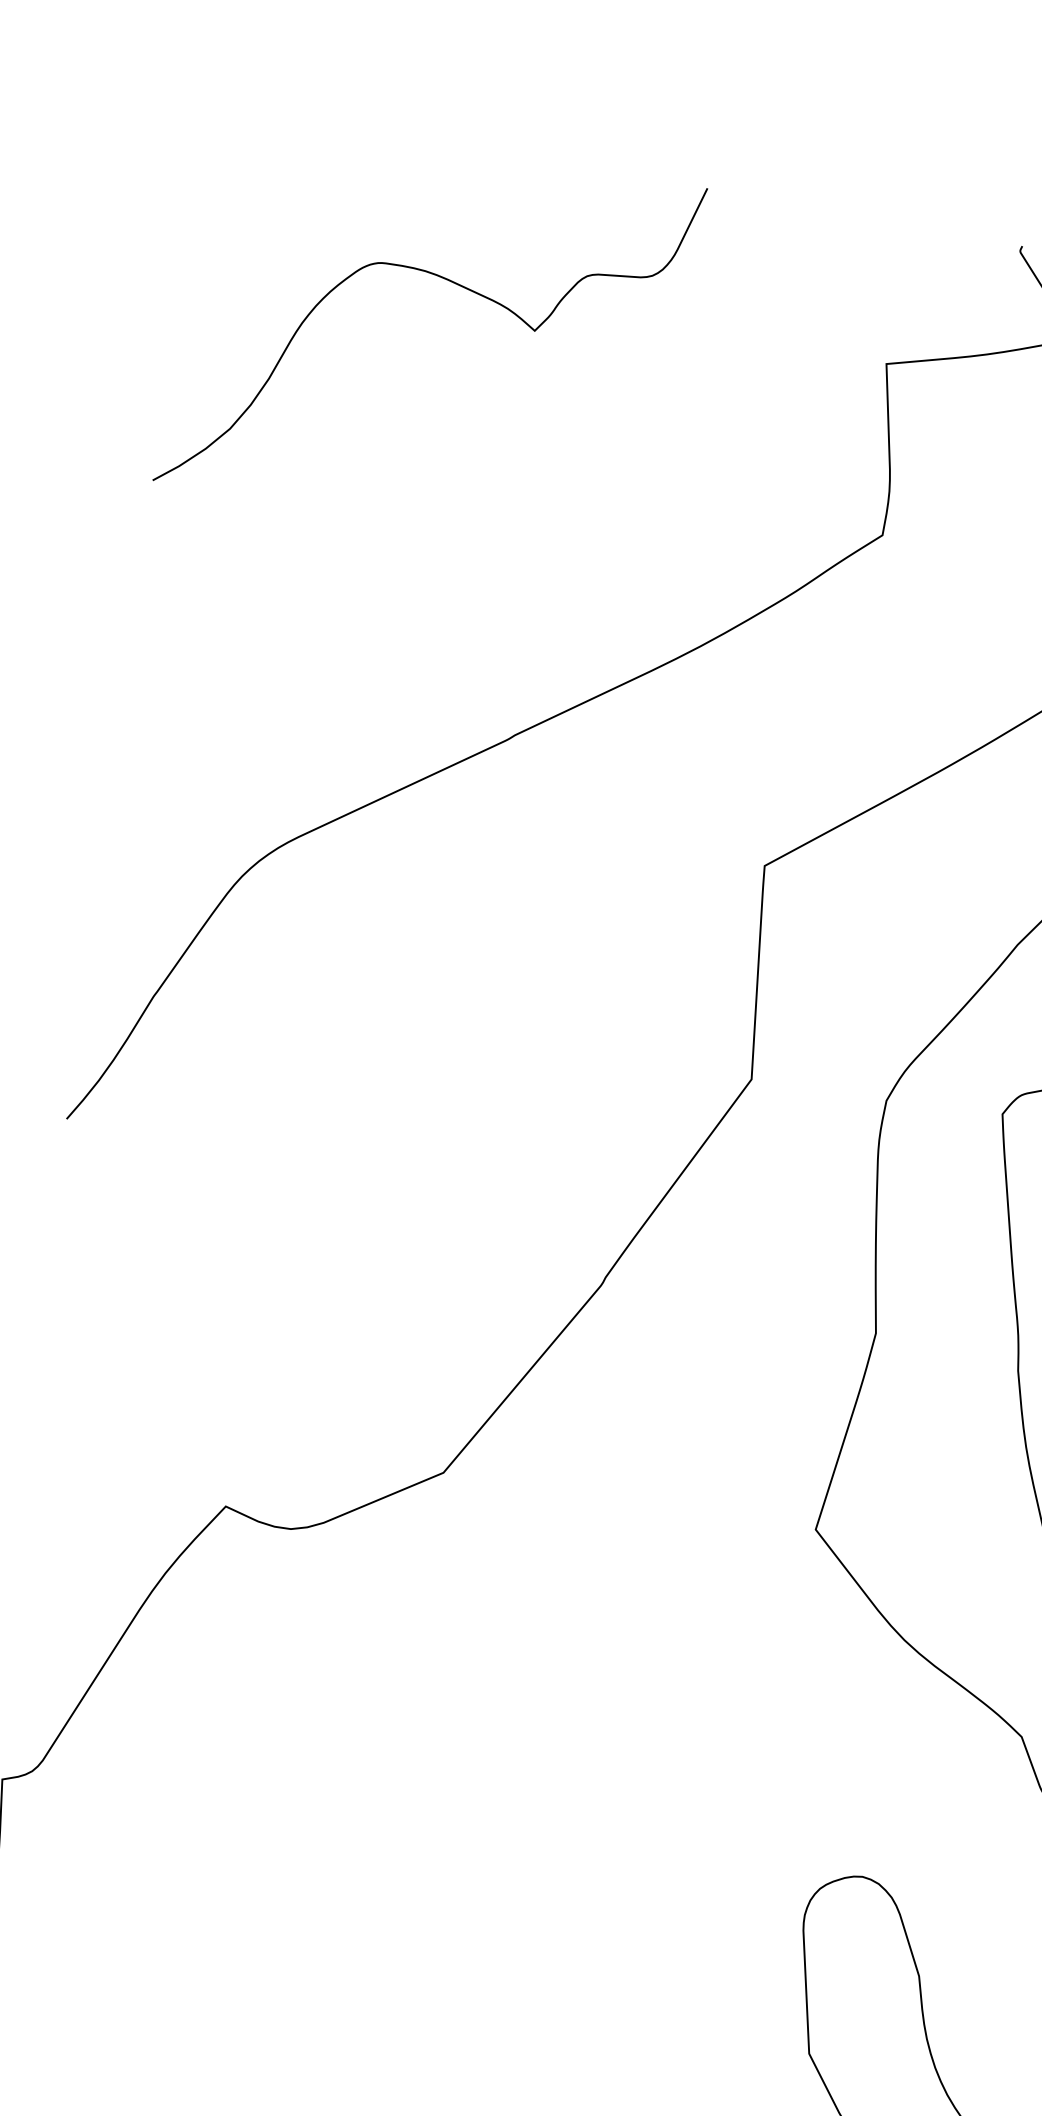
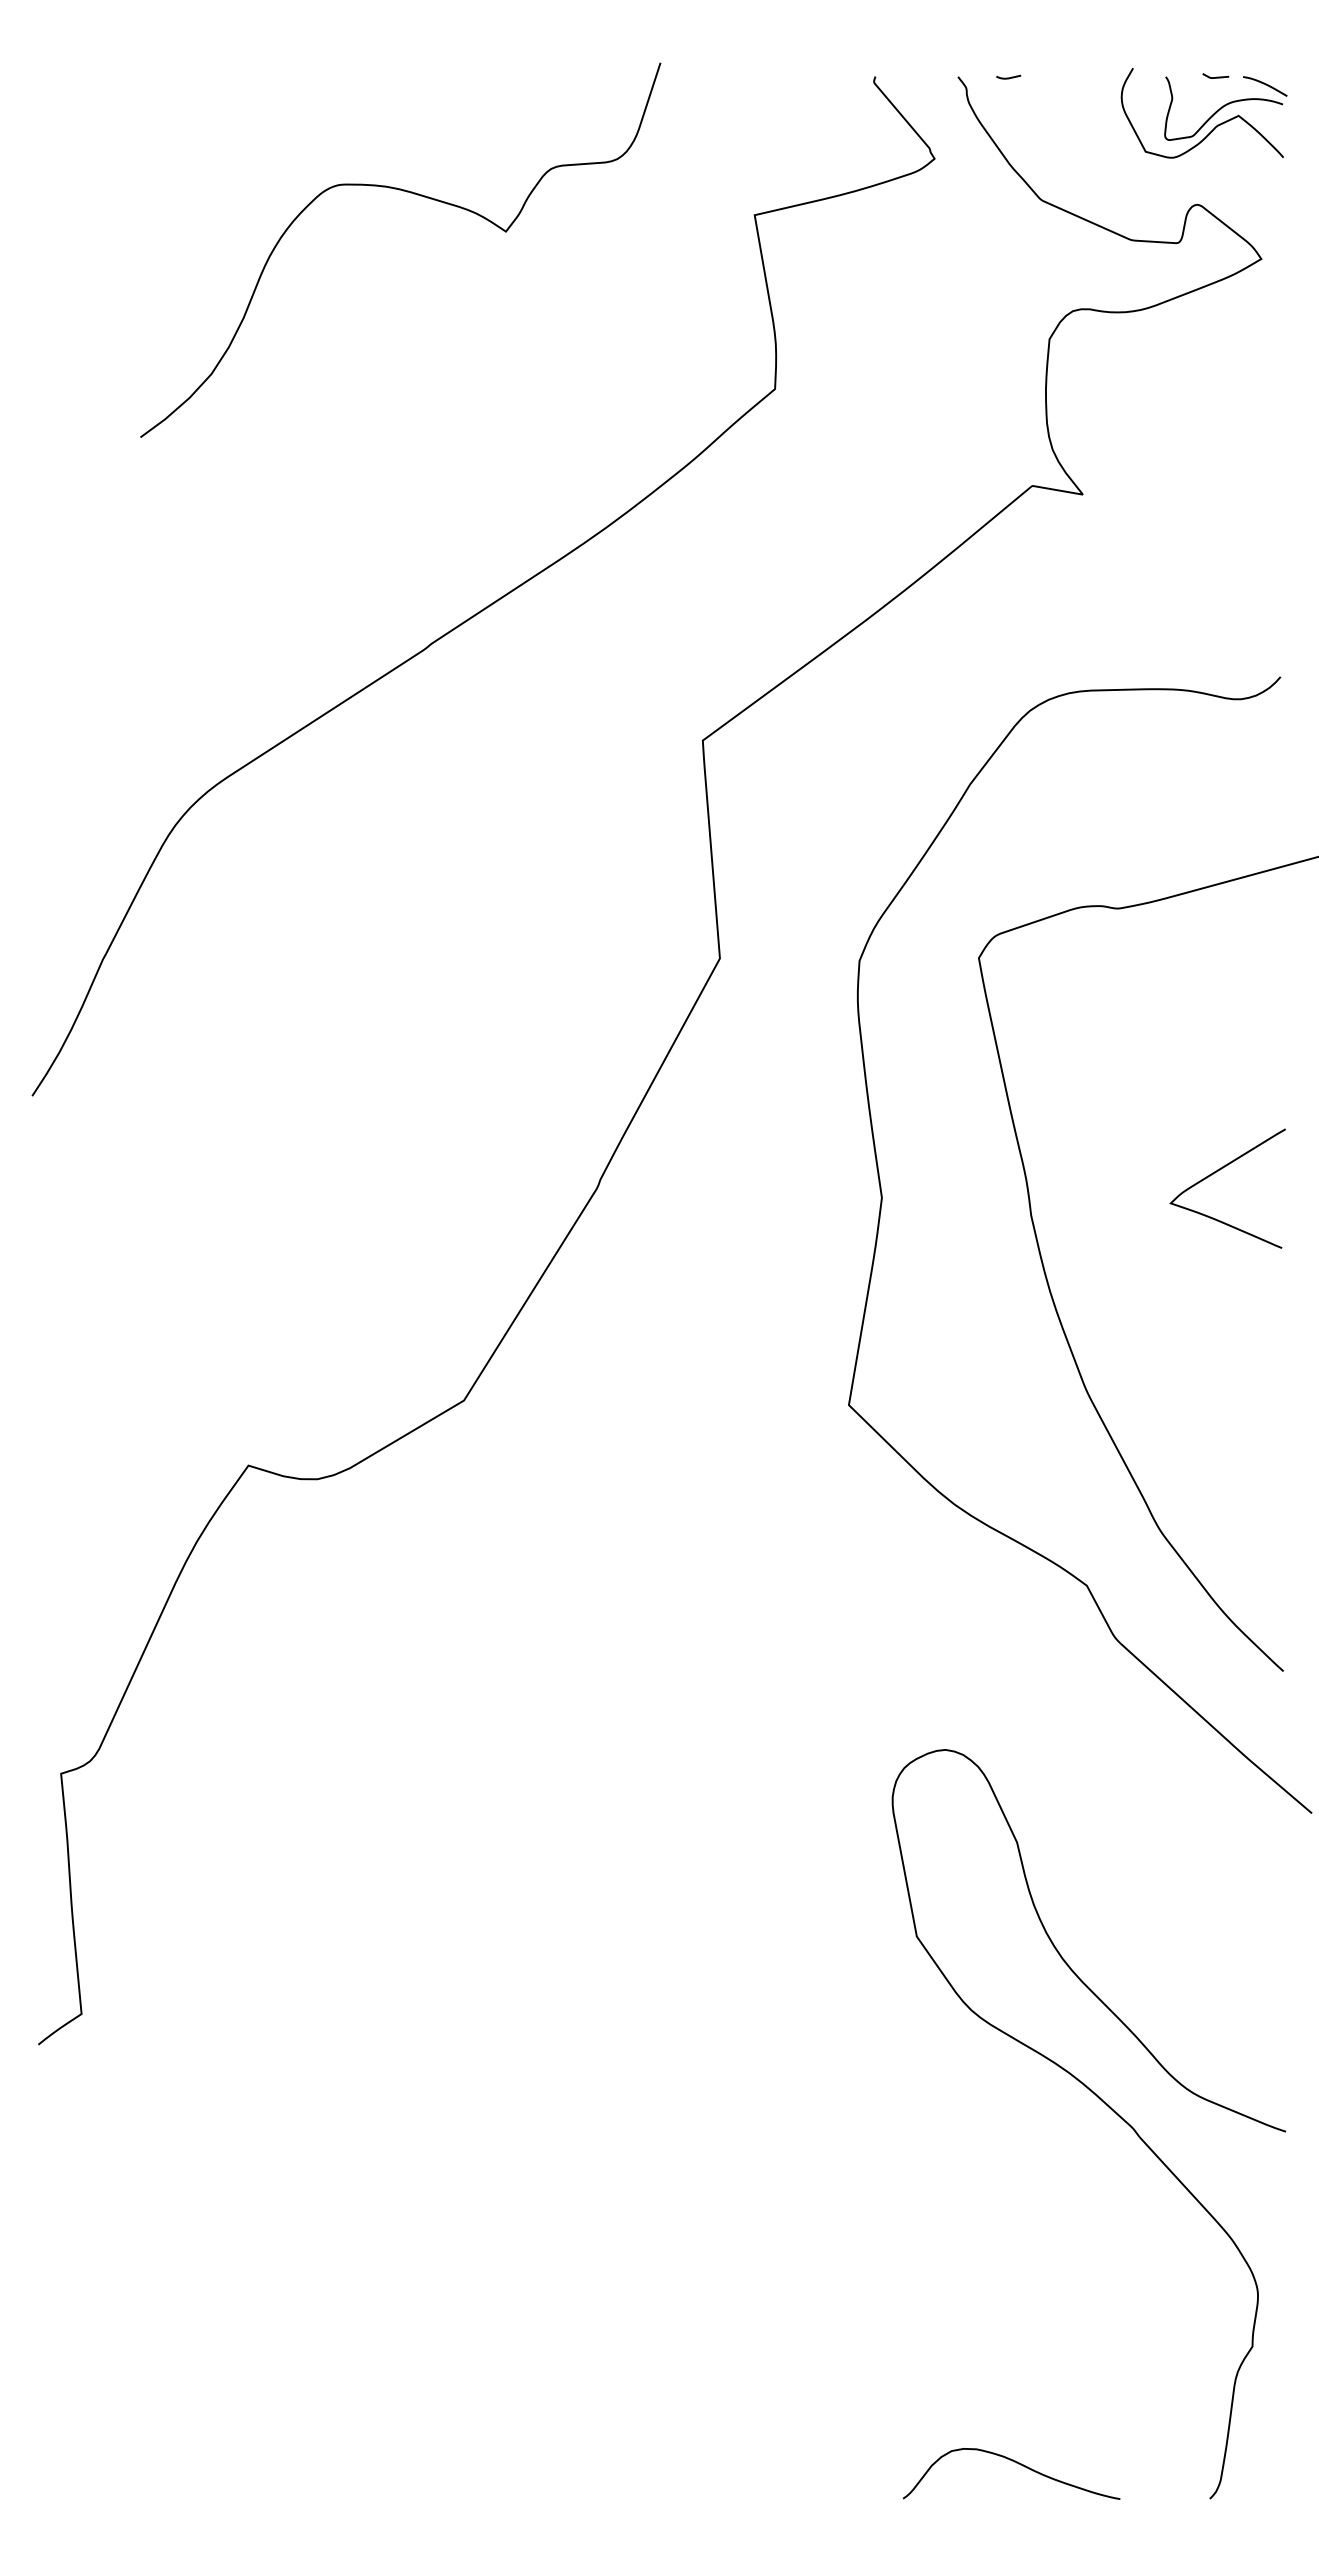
curve: (453, 283) -> (417, 195), moved

